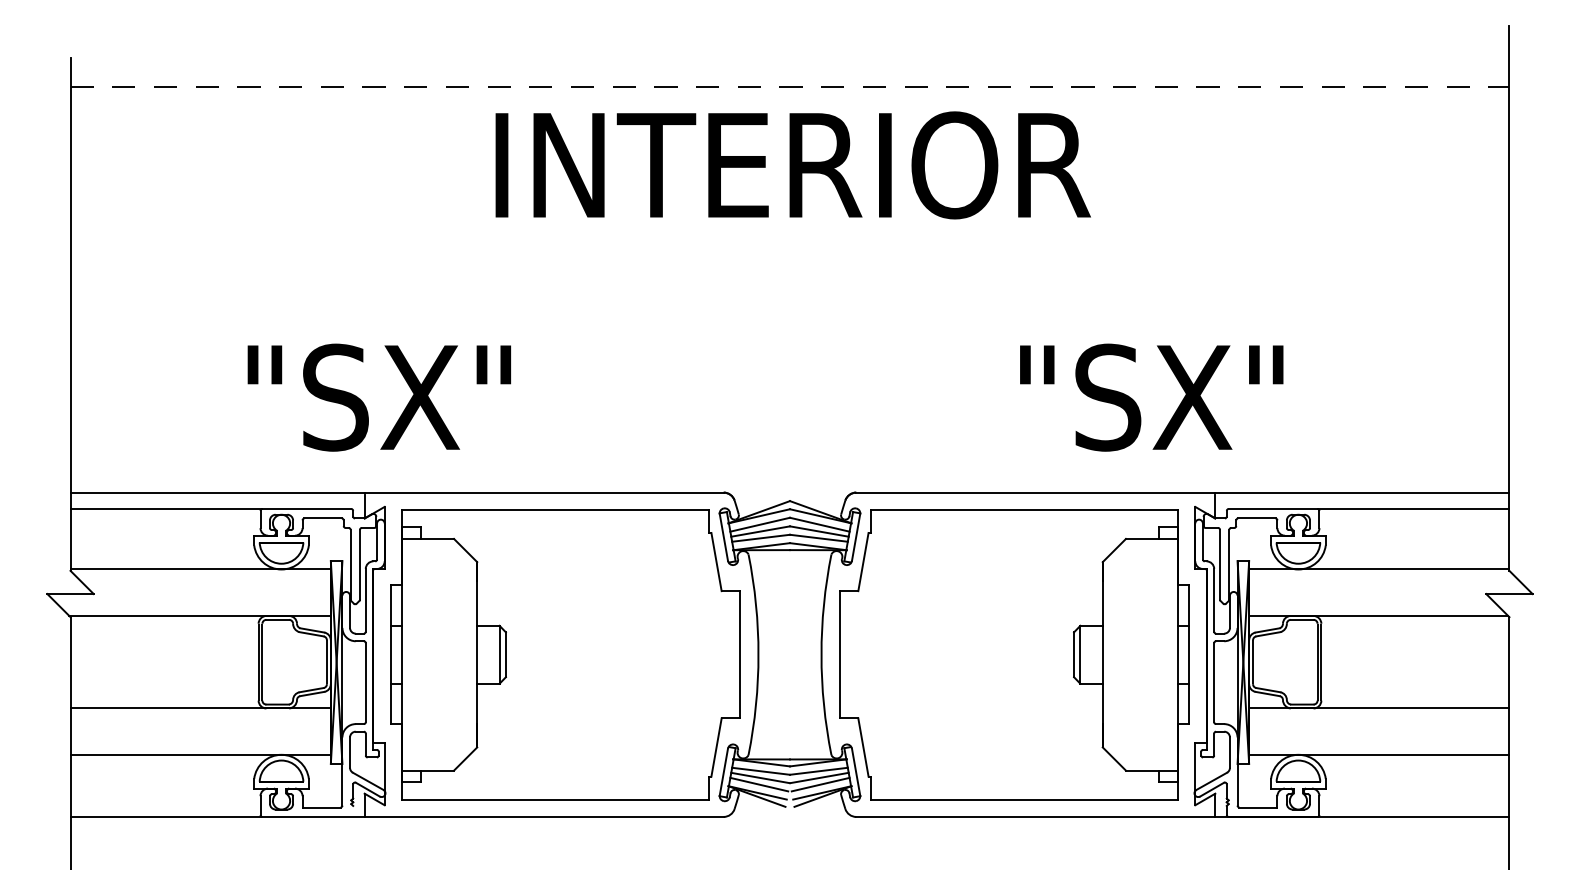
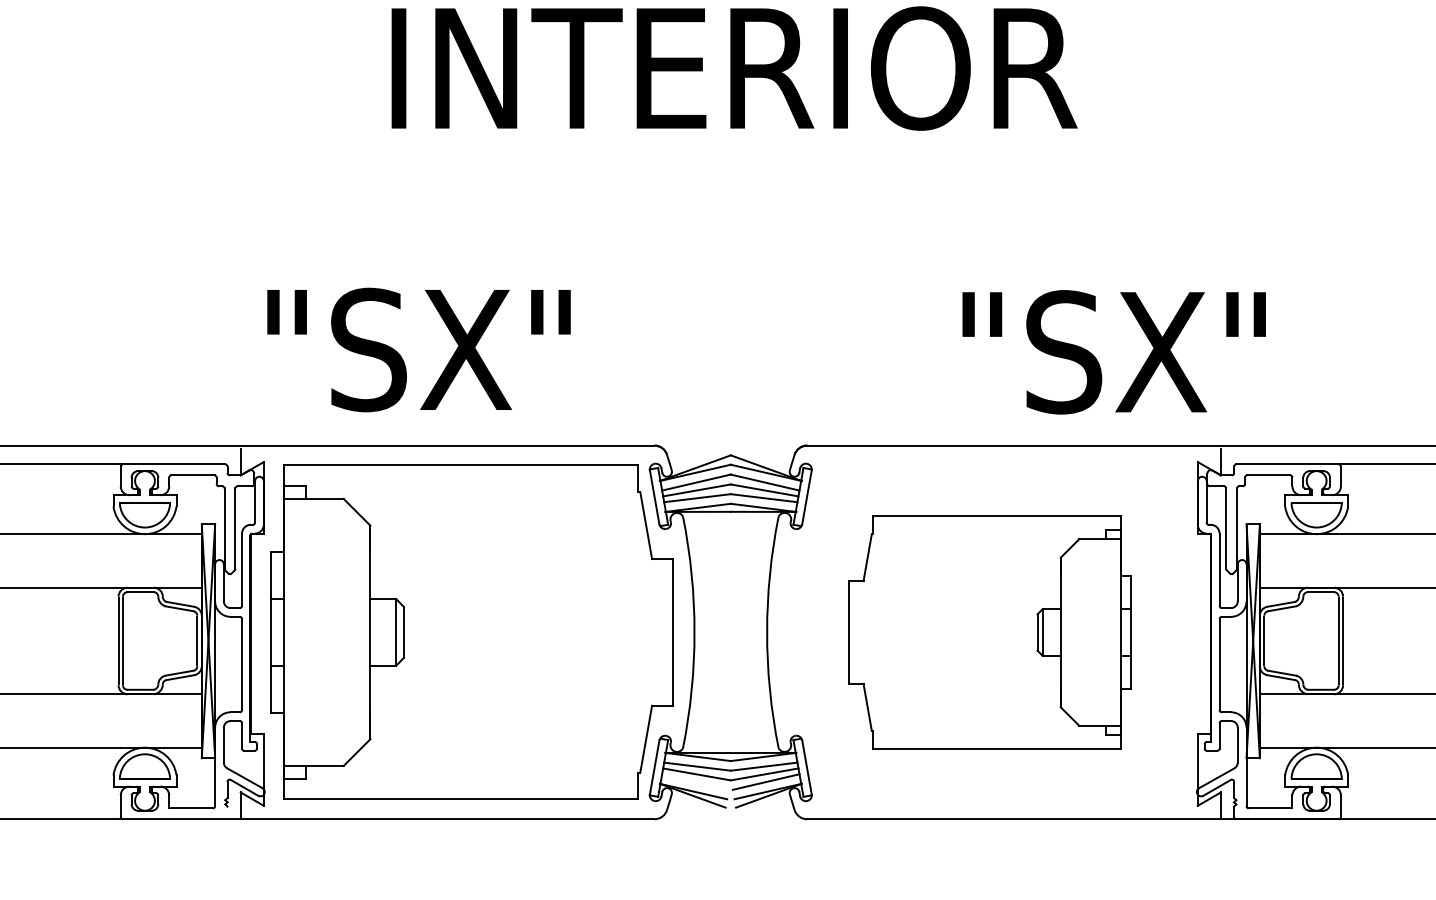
text: (378, 397) -> (418, 349), moved
text: (1151, 397) -> (1113, 352), moved
part: (1014, 654) -> (989, 632), size x0.7
line: (759, 784) -> (695, 781), removed

